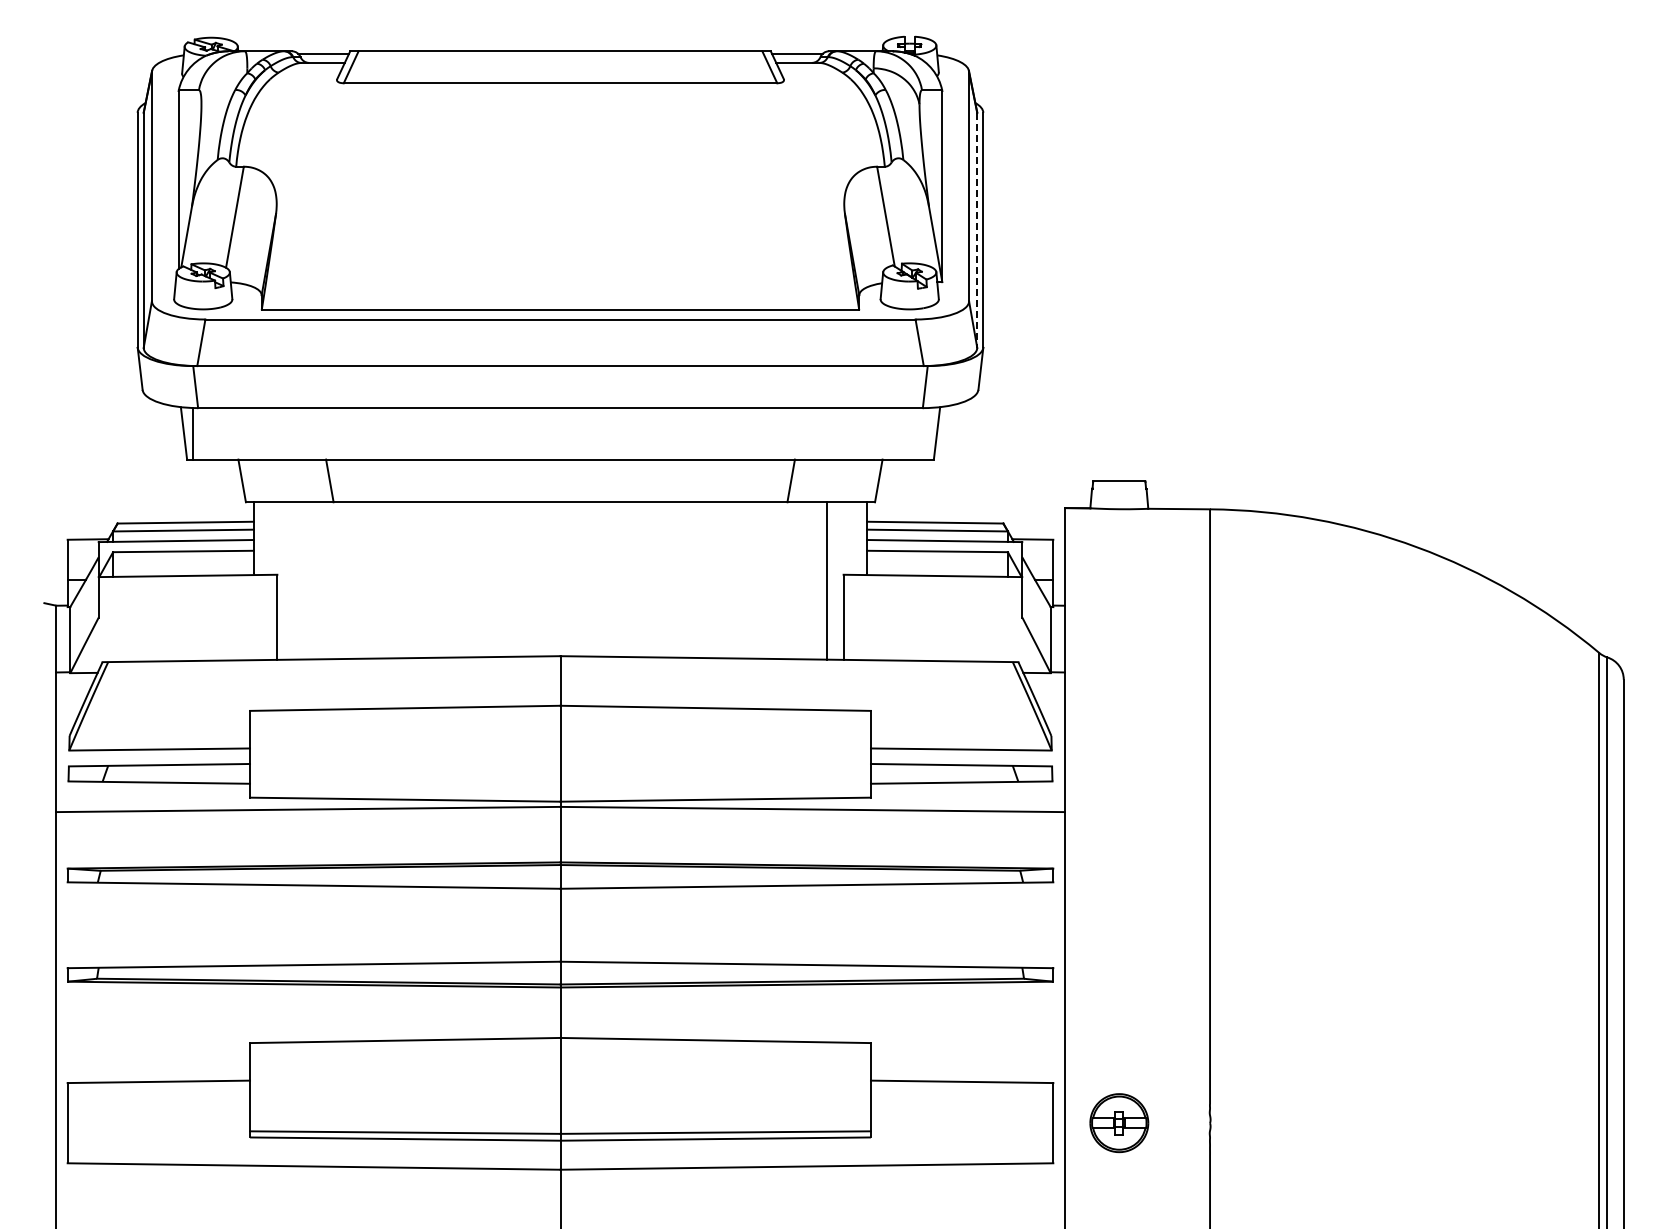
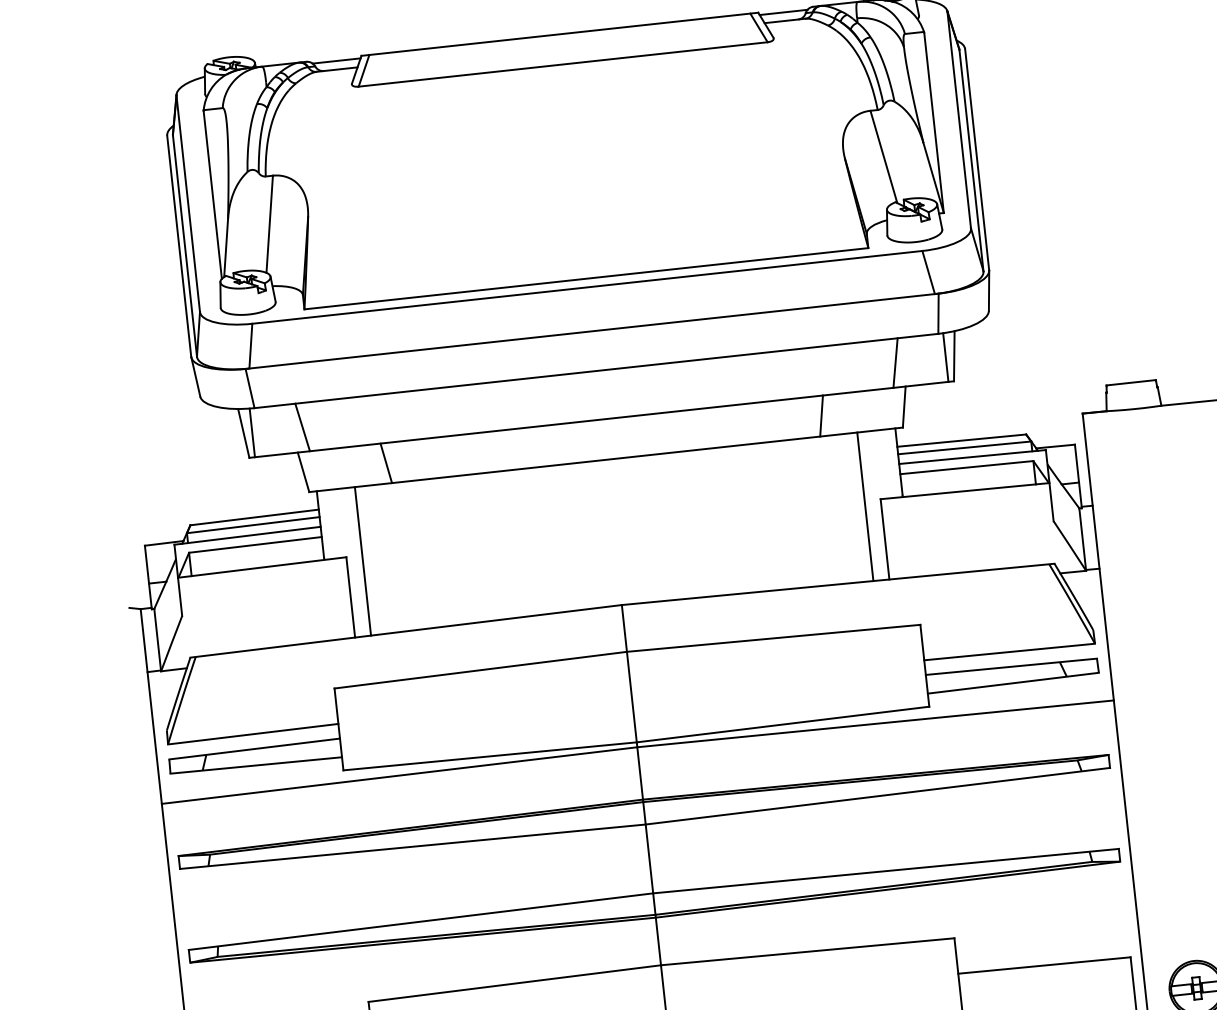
line: (977, 230) -> (971, 160), dashed -> solid
line: (246, 433) -> (302, 427), added
line: (874, 433) -> (895, 362), added
line: (927, 433) -> (945, 357), added
line: (294, 580) -> (363, 560), added

